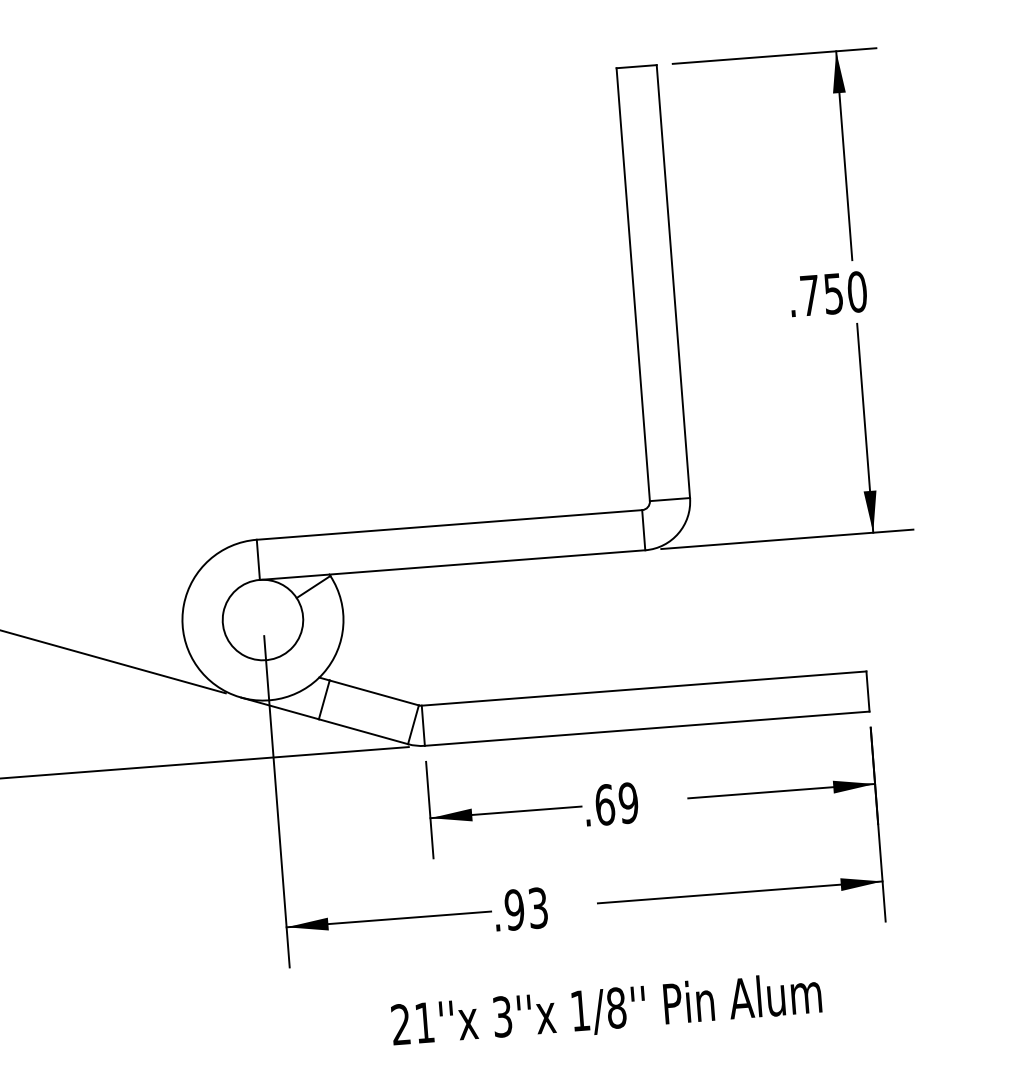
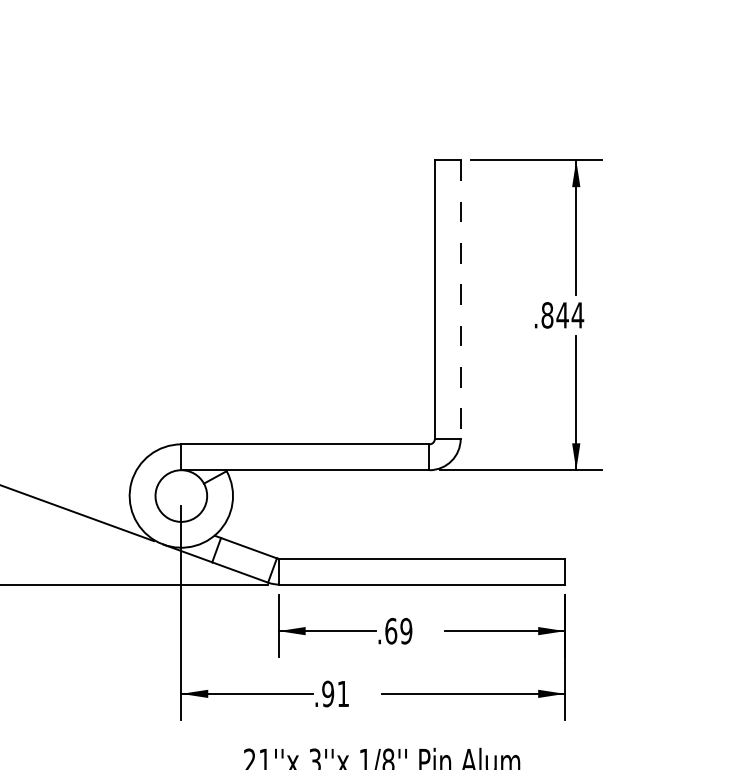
line: (673, 282) -> (460, 300), solid -> dashed
text: (833, 294) -> (562, 315), .750 -> .844
text: (538, 907) -> (343, 693), .93 -> .91

